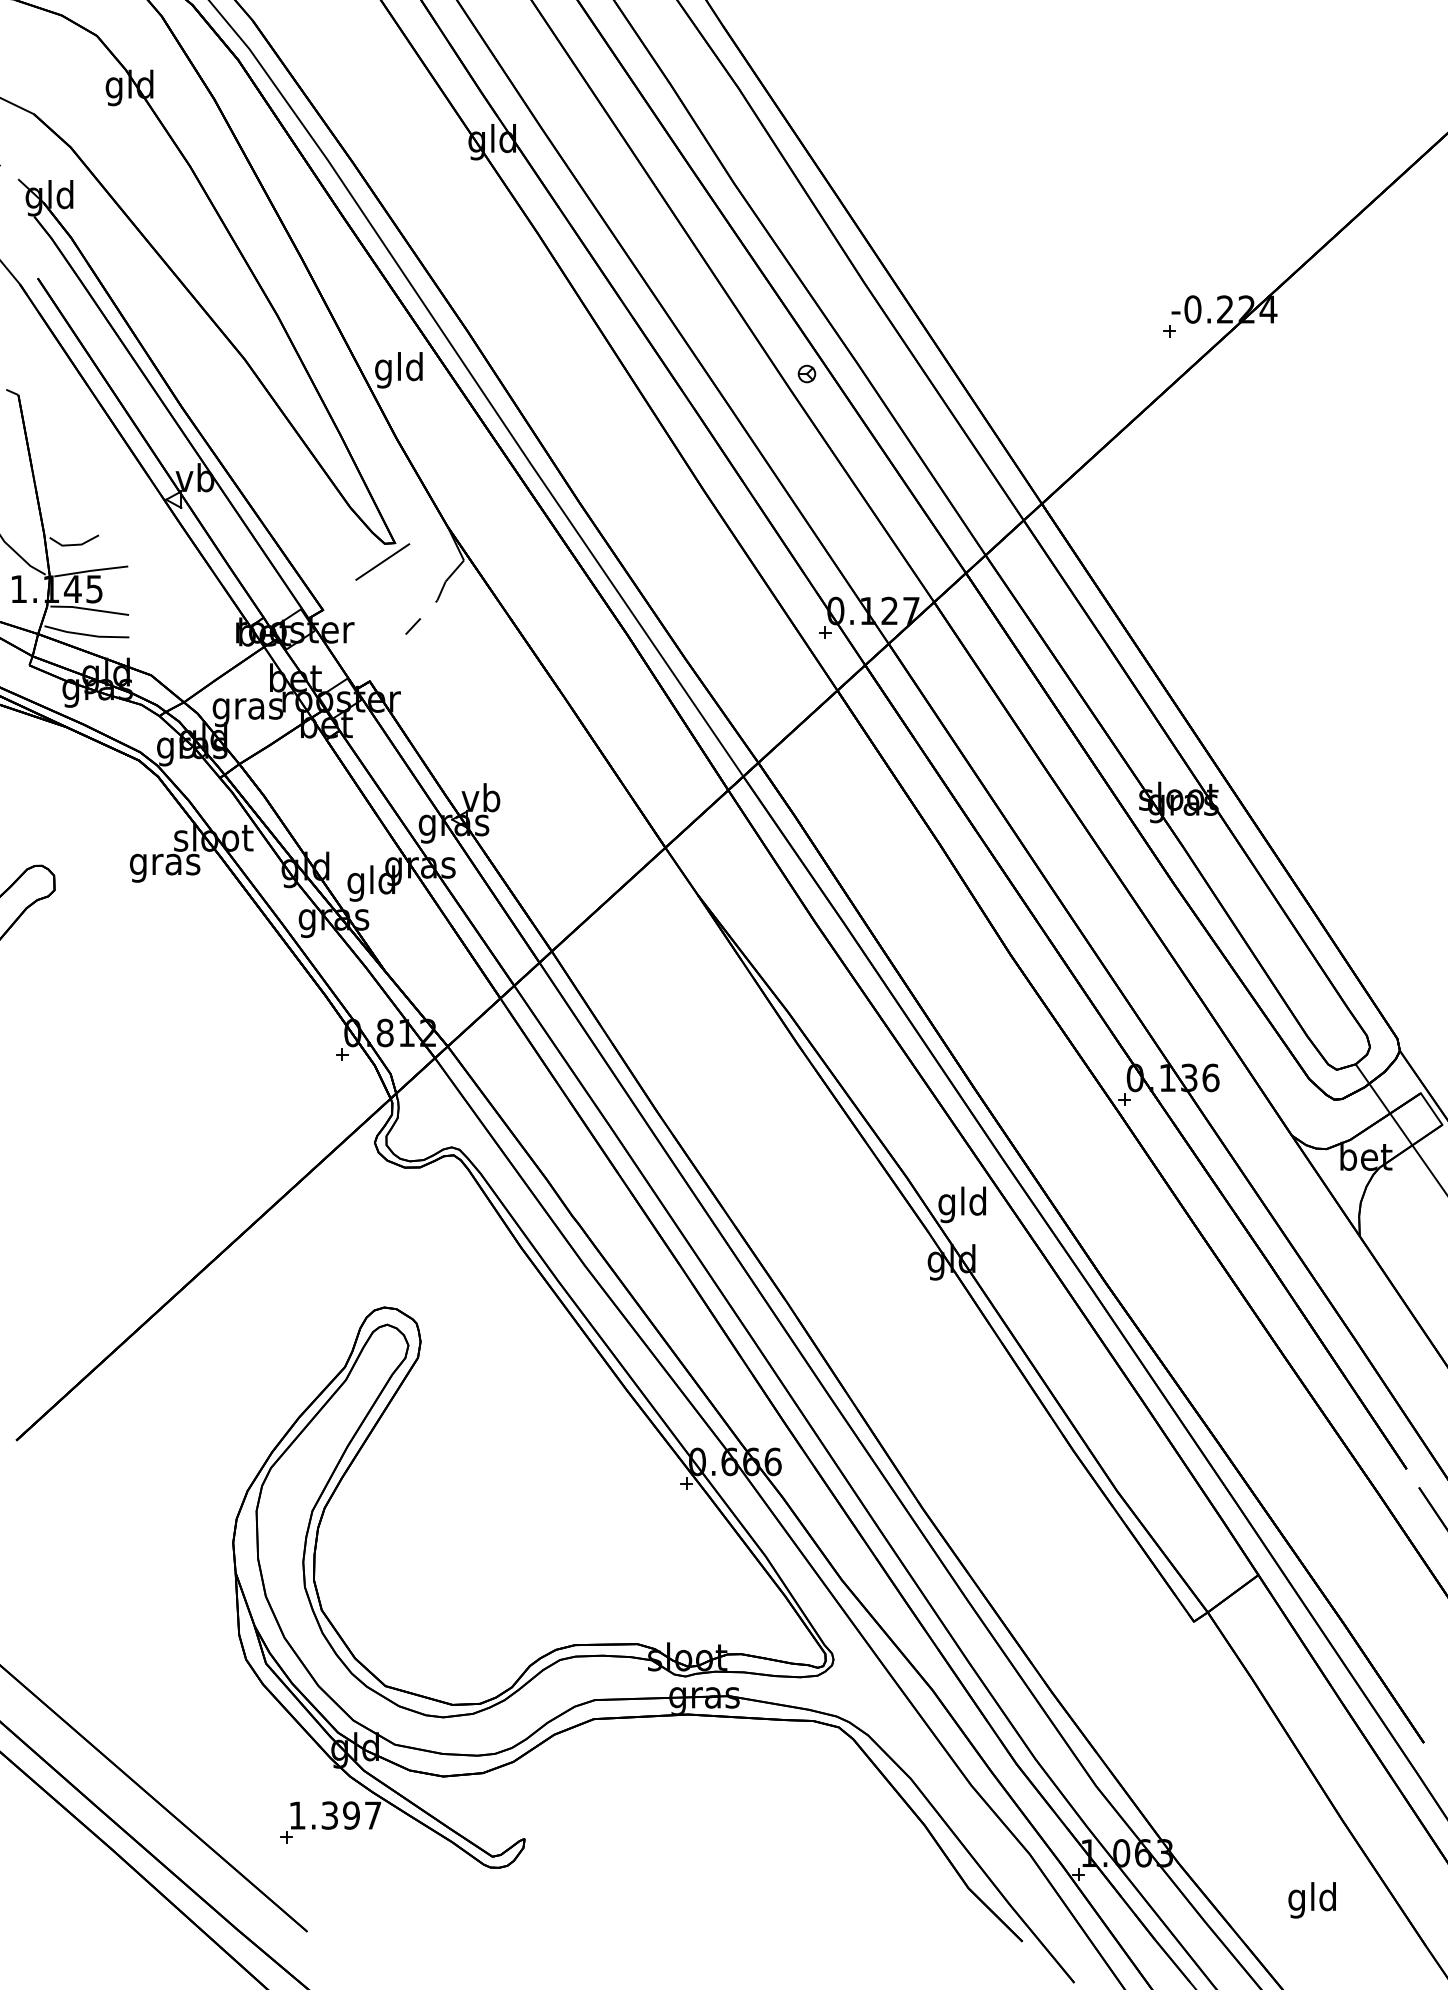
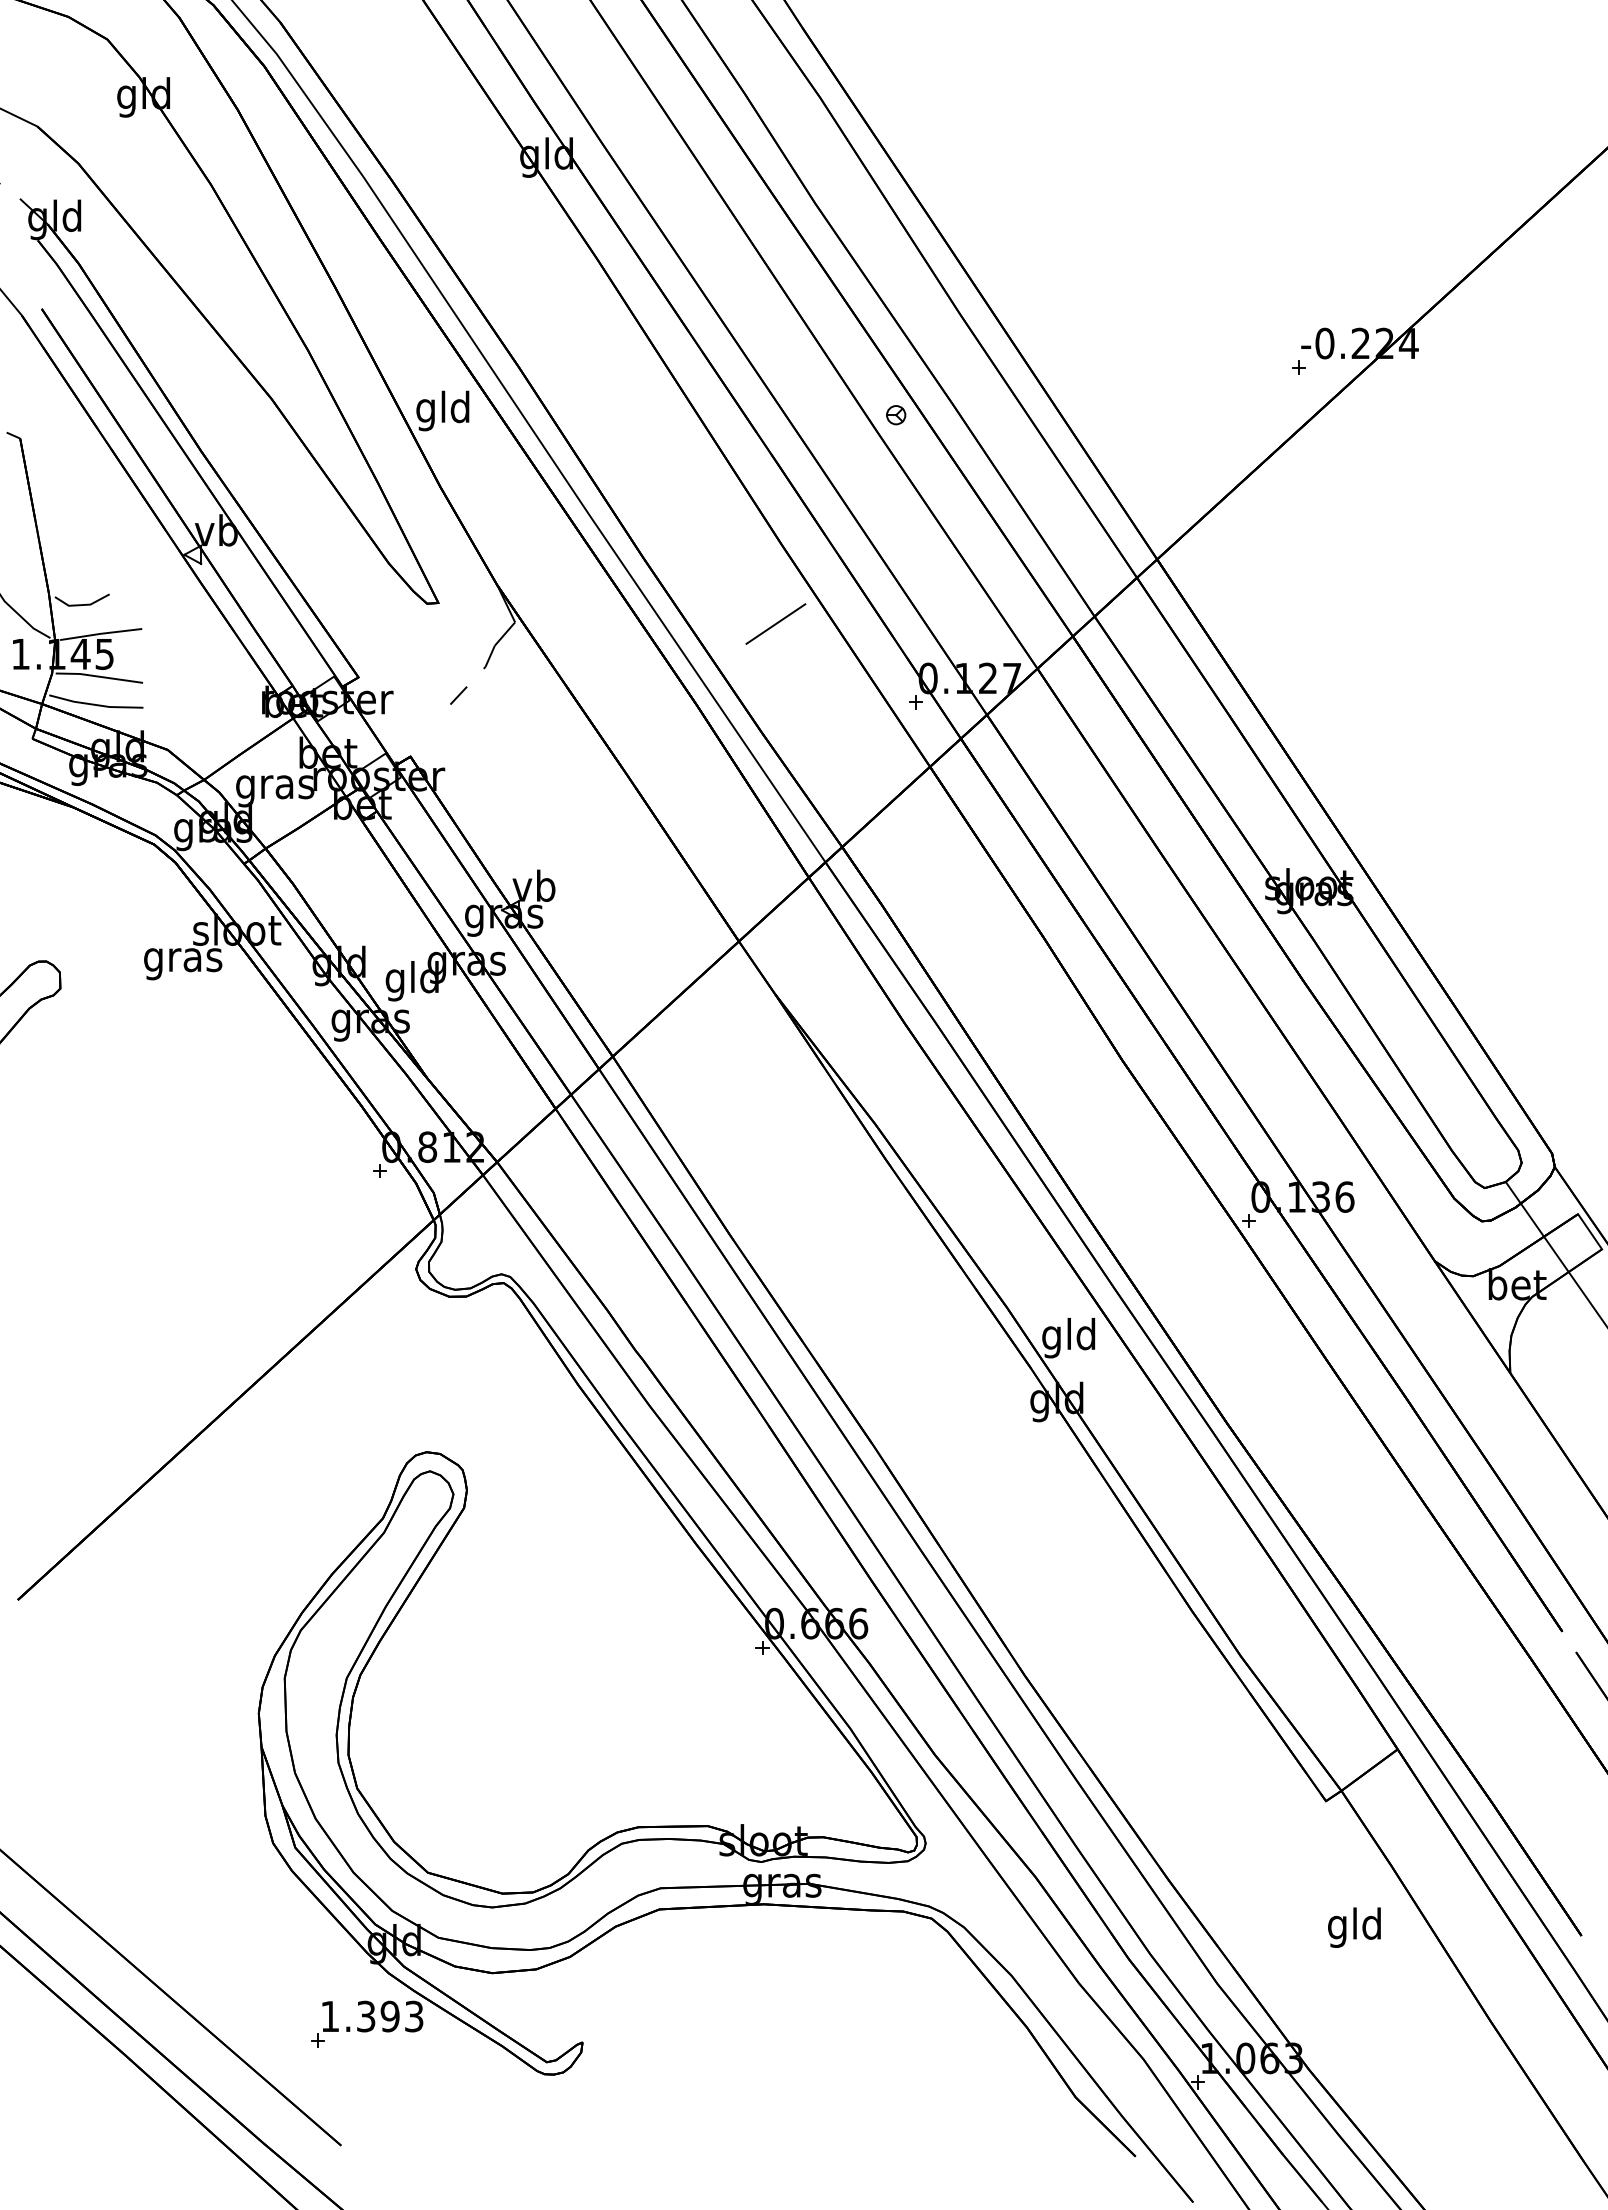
line: (382, 561) -> (775, 623), moved
text: (373, 1815) -> (414, 2016), 1.397 -> 1.393
text: (1312, 1900) -> (1354, 1927), moved

